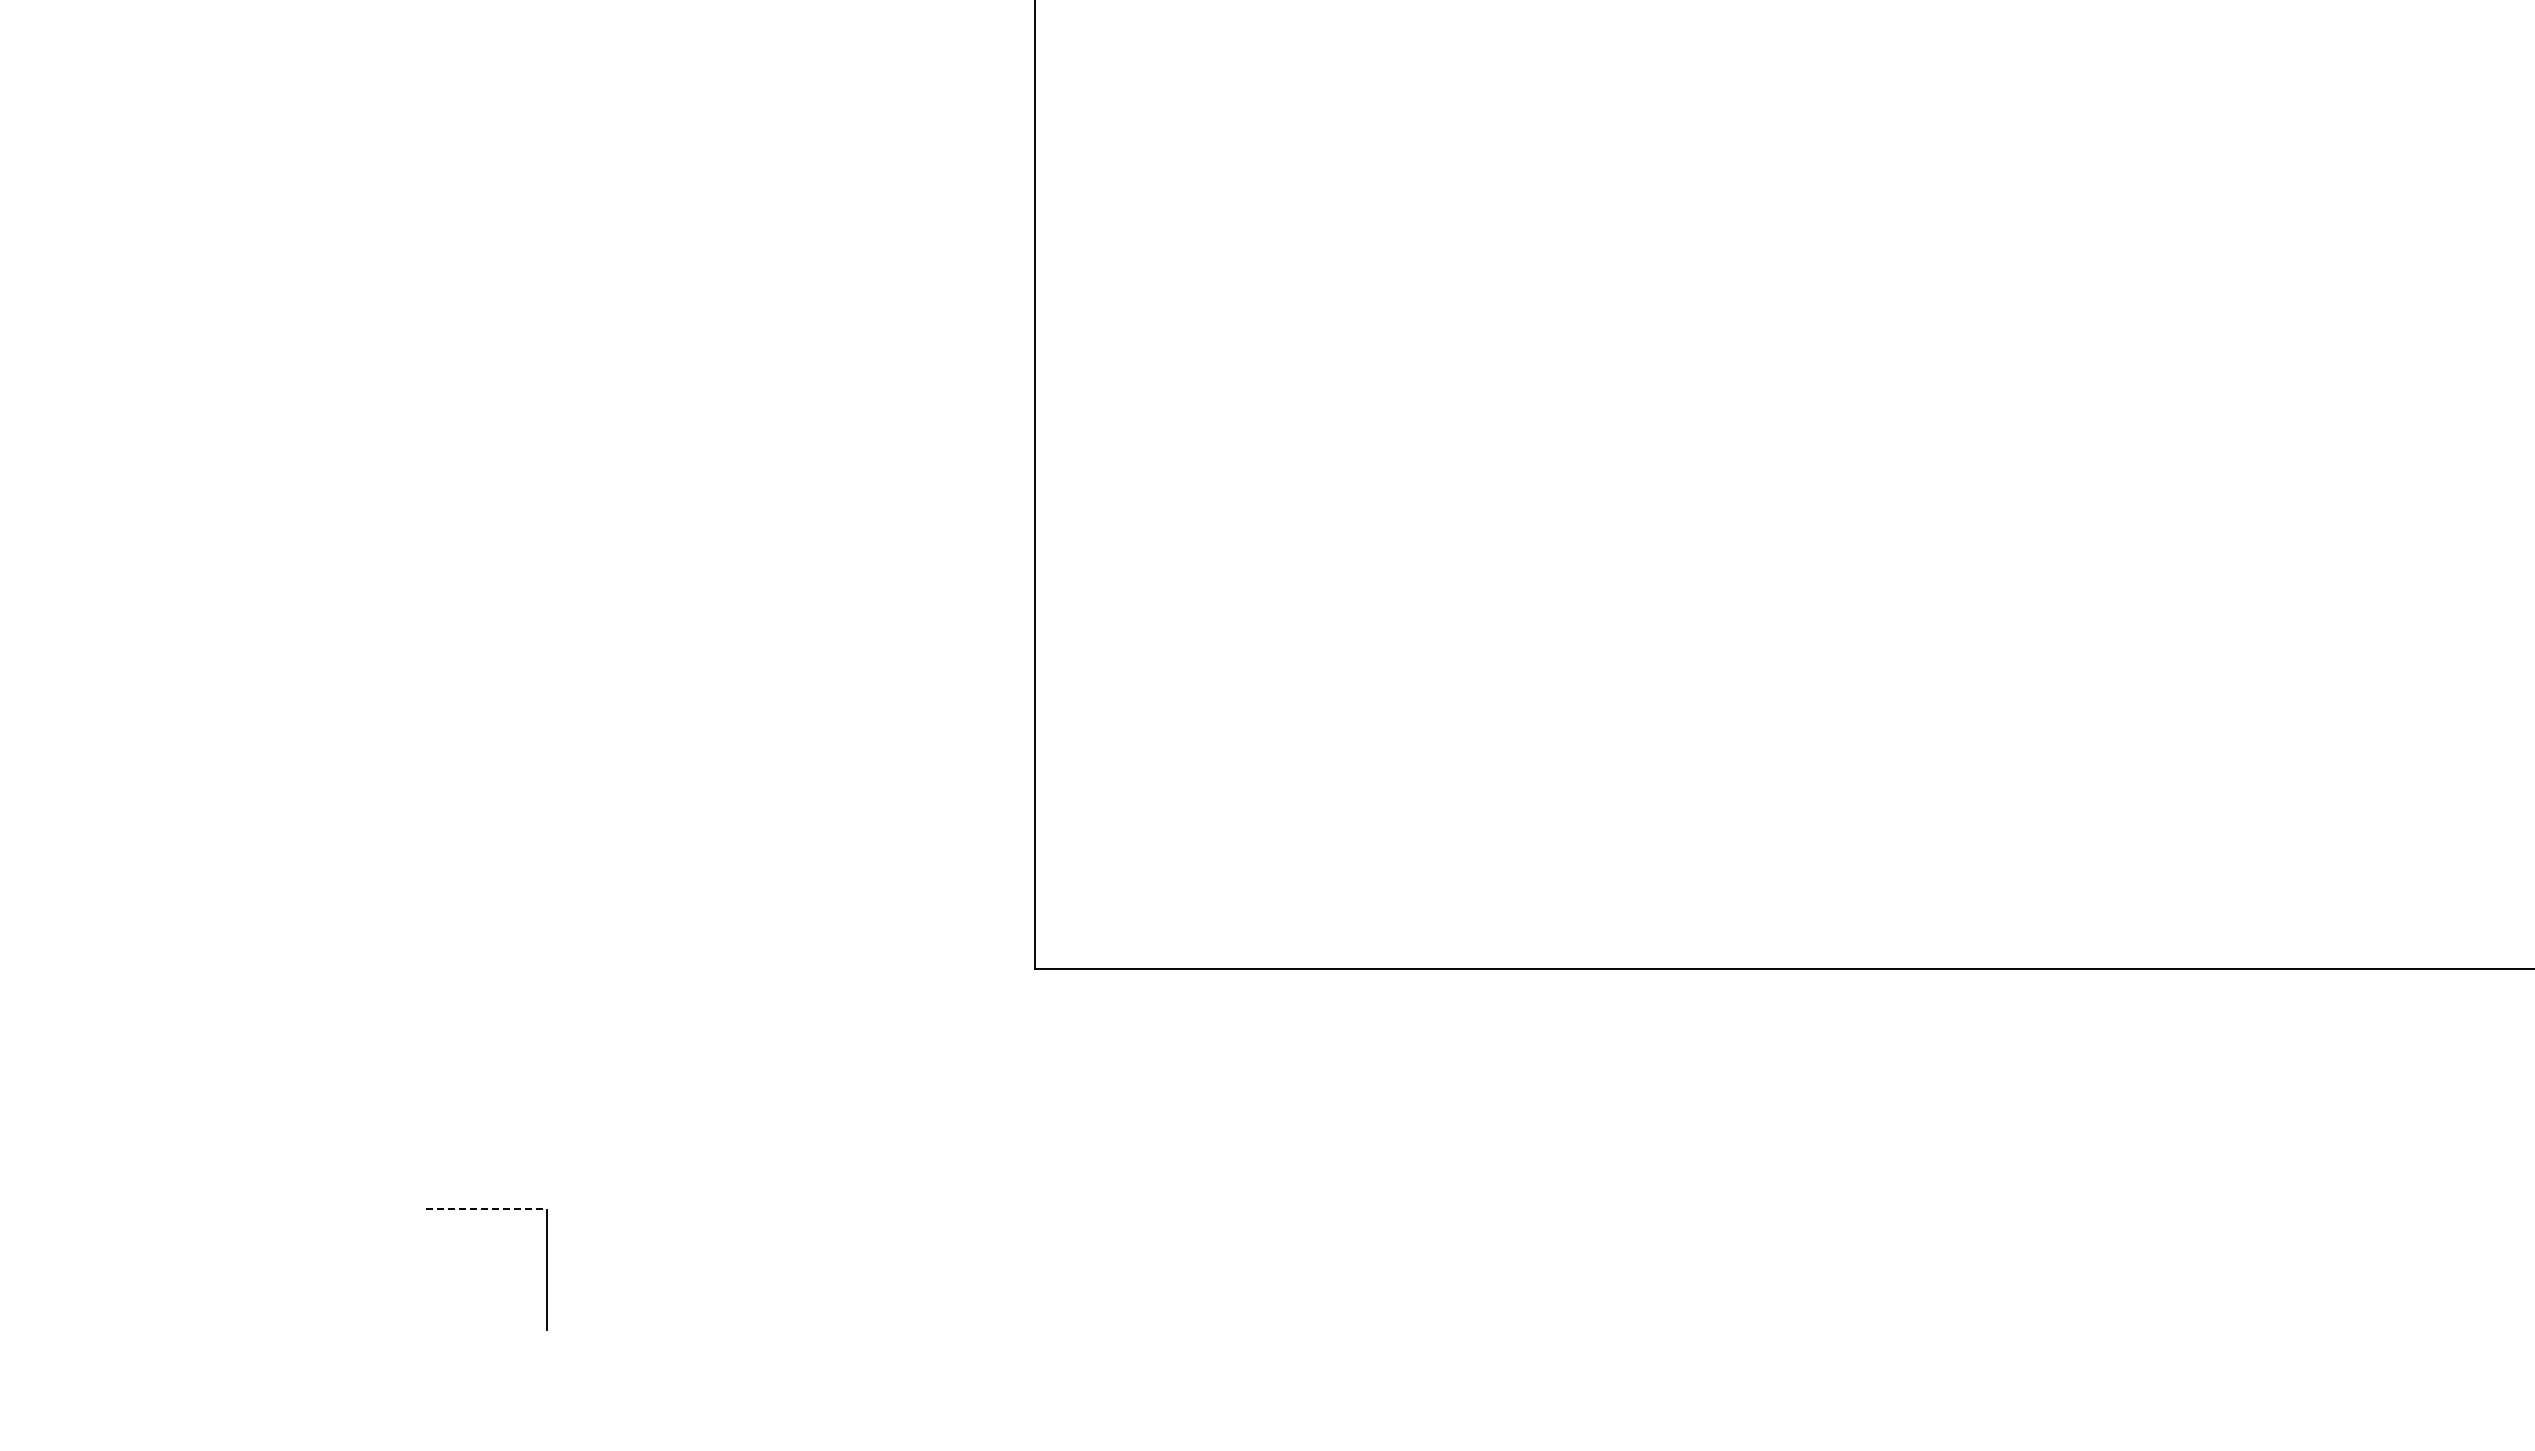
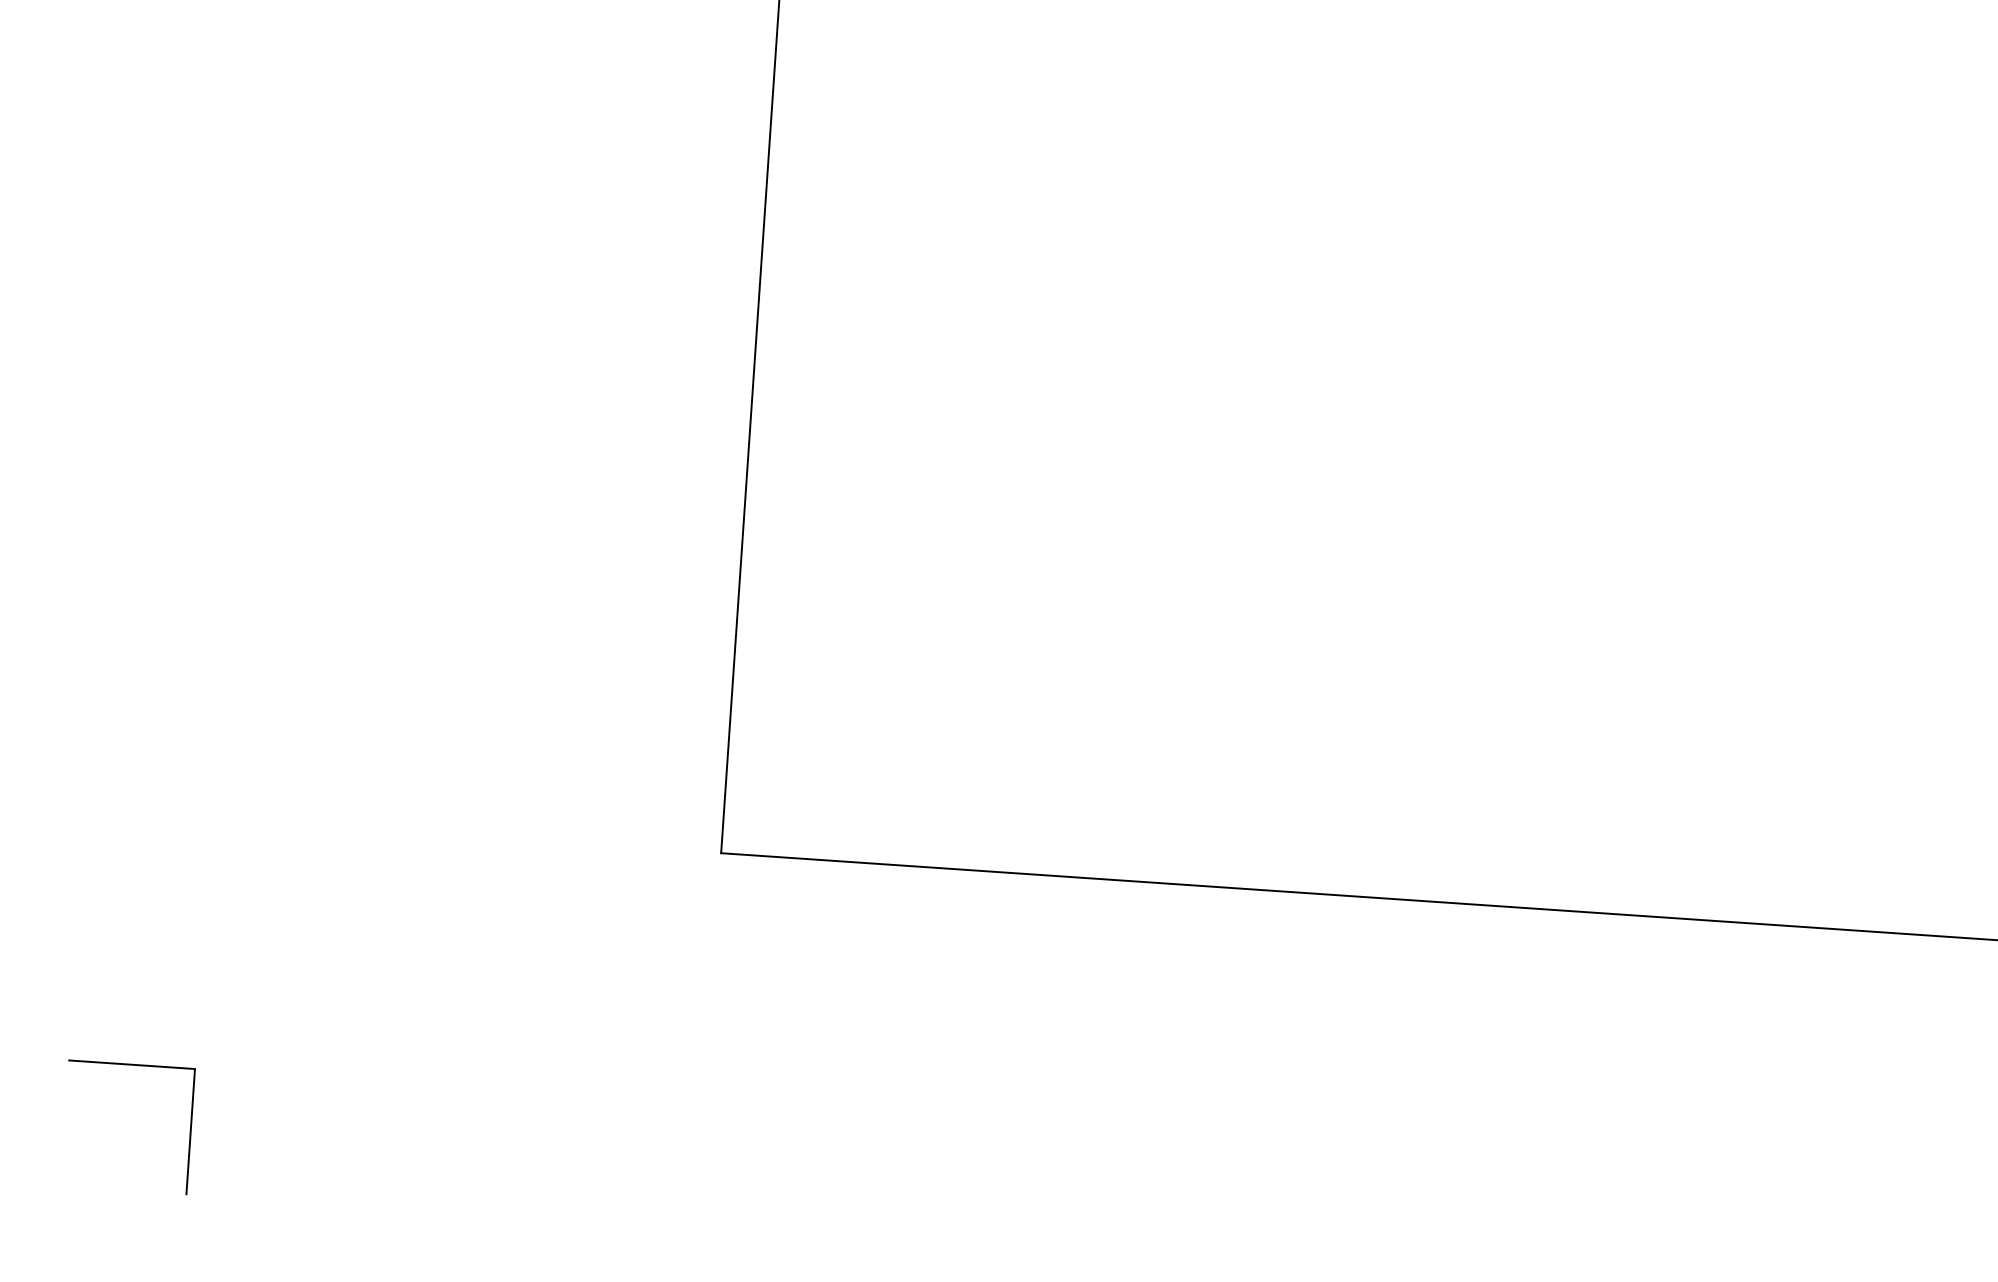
line: (487, 1209) -> (132, 1064), dashed -> solid

